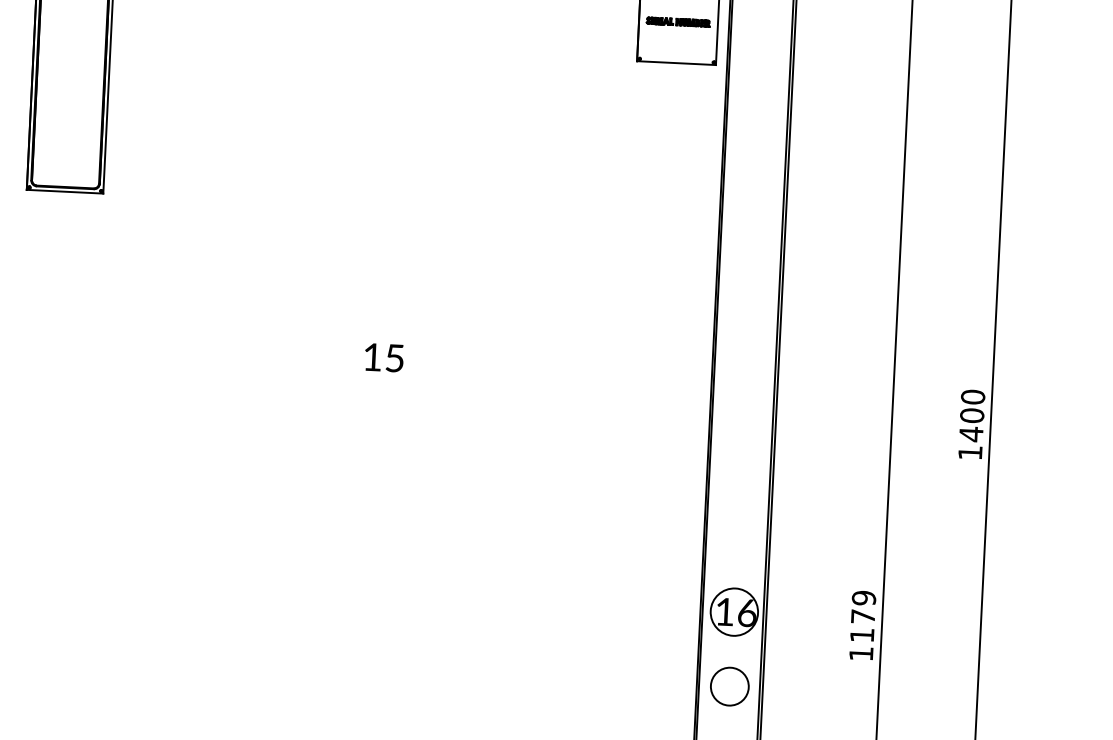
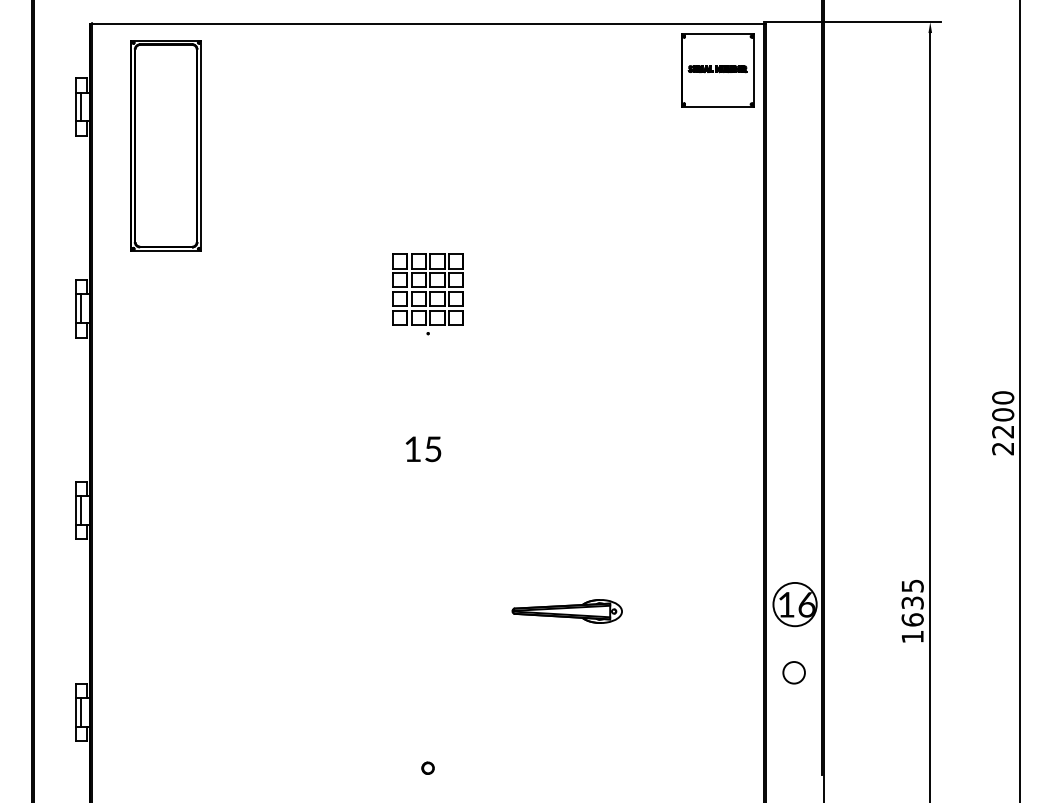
part: (348, 253) -> (427, 294), added
text: (384, 358) -> (423, 449), moved
text: (970, 442) -> (1002, 439), 1400 -> 2200
part: (483, 607) -> (566, 611), added
text: (862, 616) -> (912, 602), 1179 -> 1635
circle: (729, 686) -> (793, 672), size x0.62

